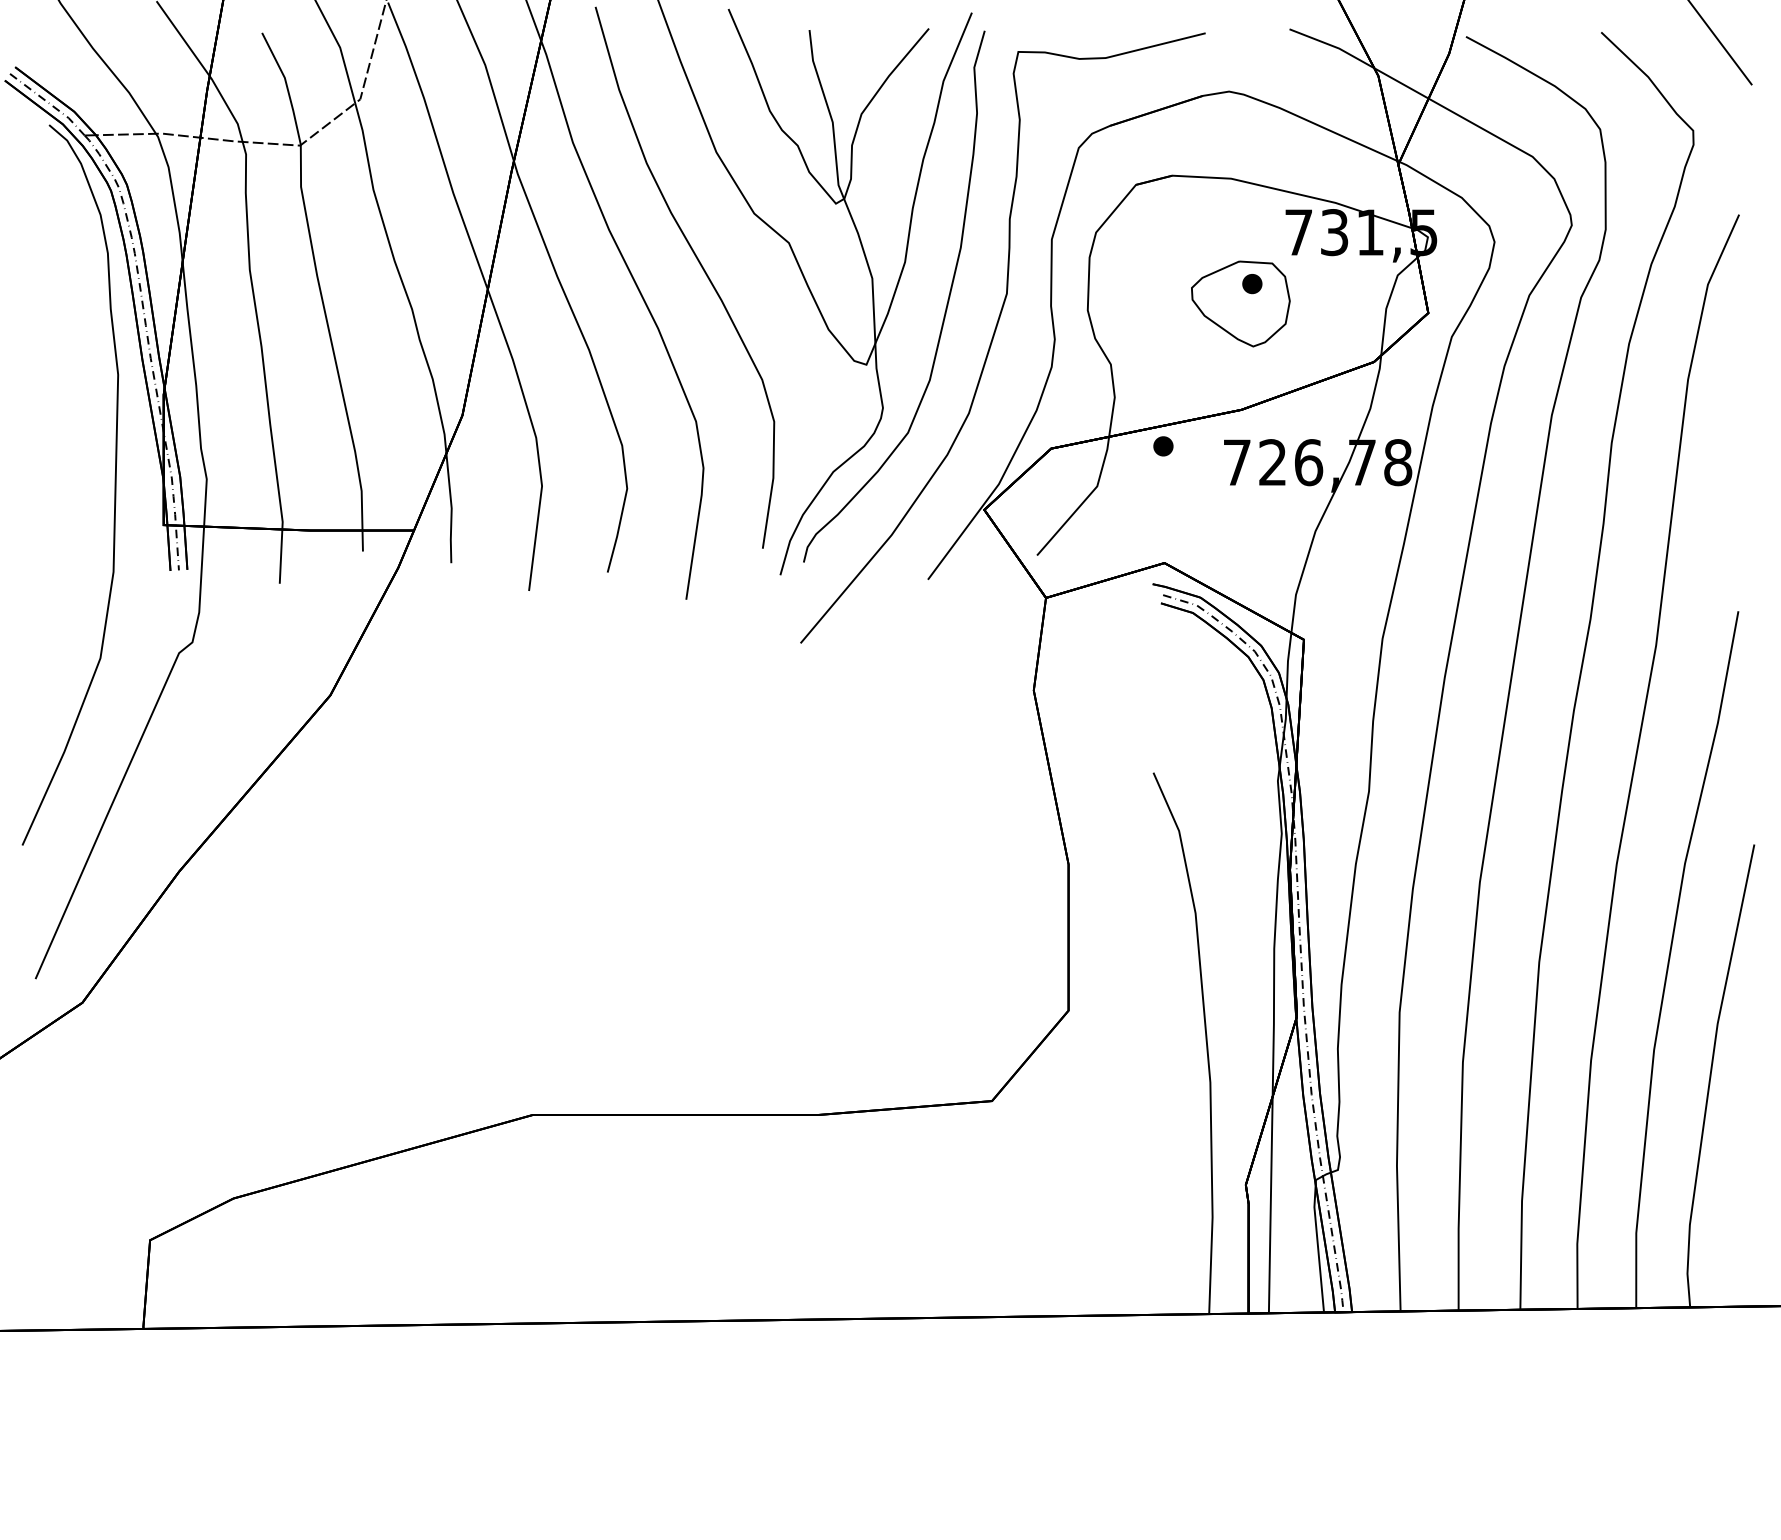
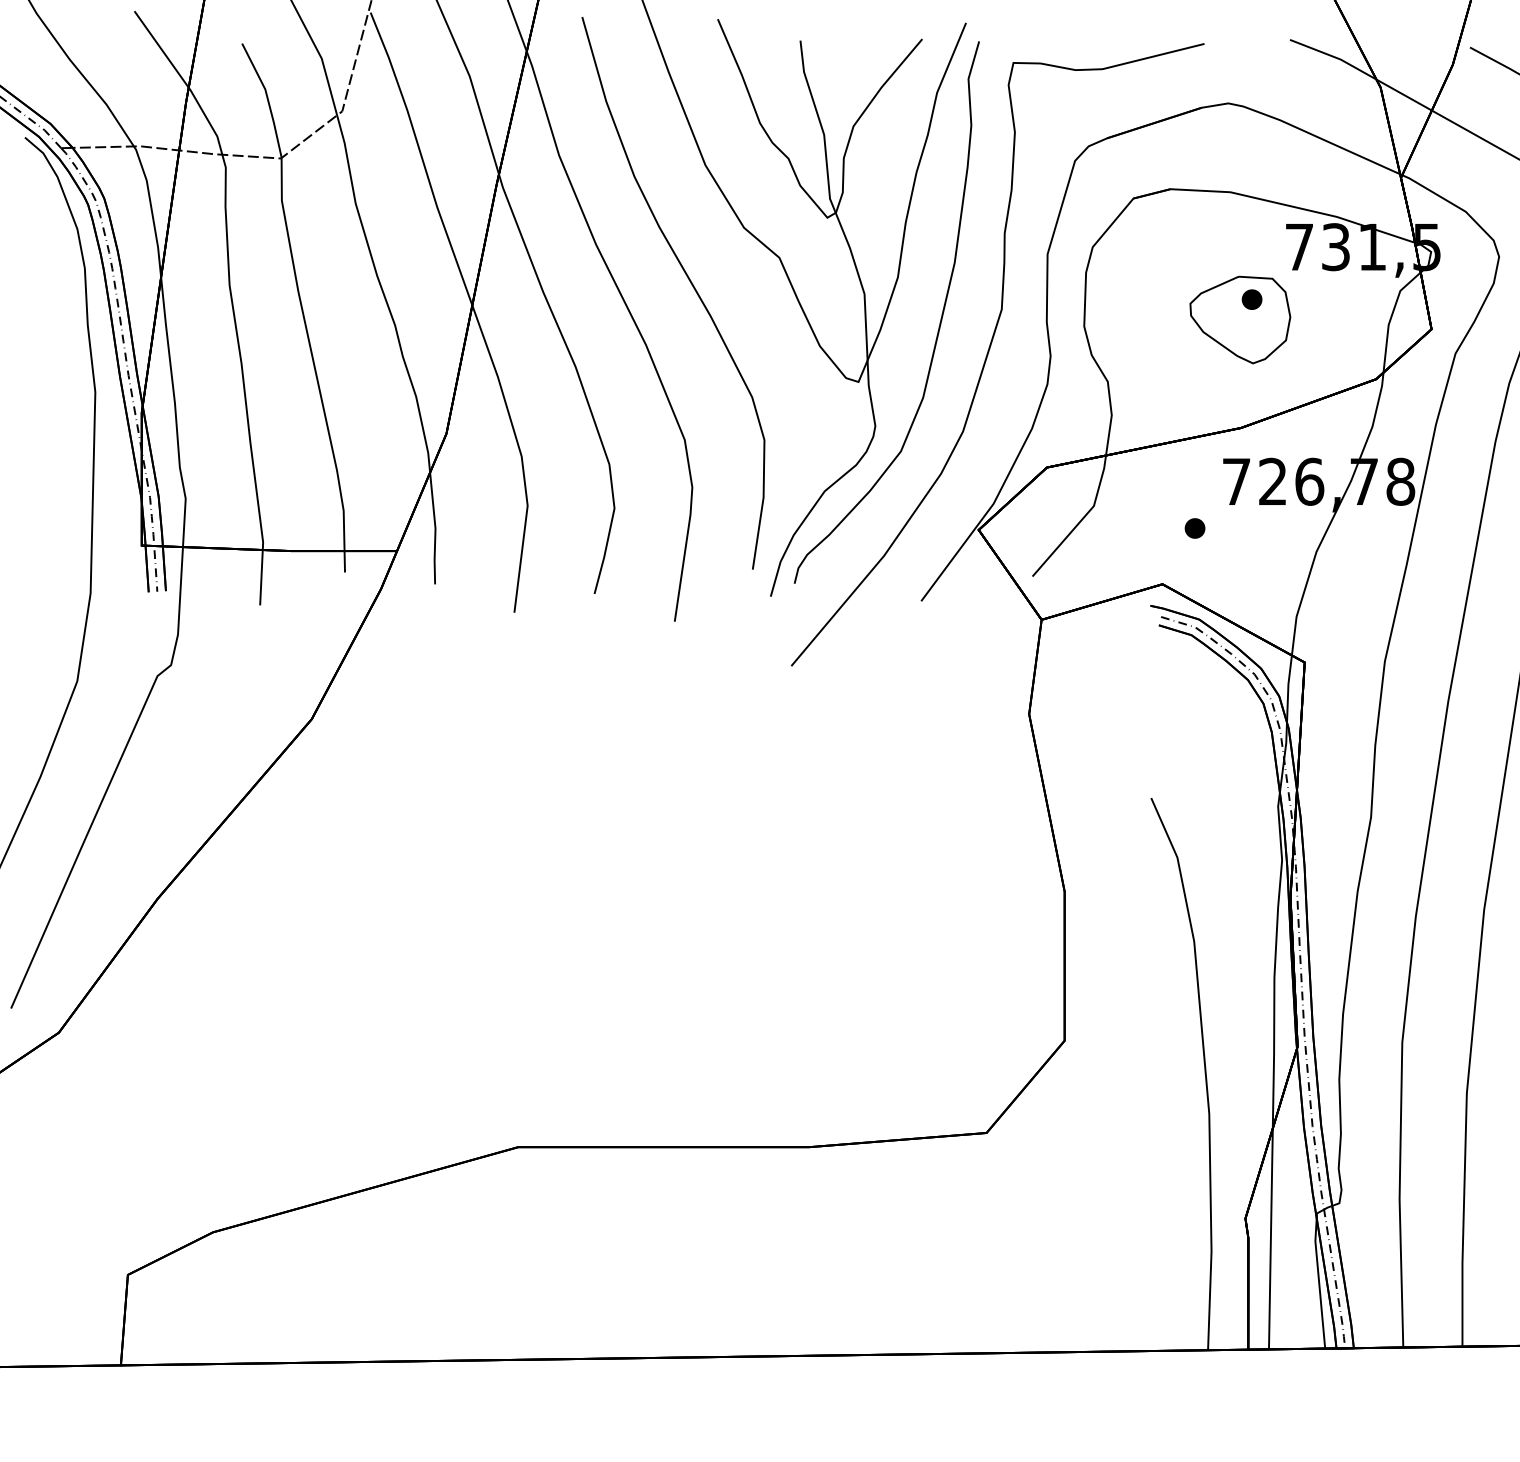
part: (1163, 446) -> (1195, 528), moved

